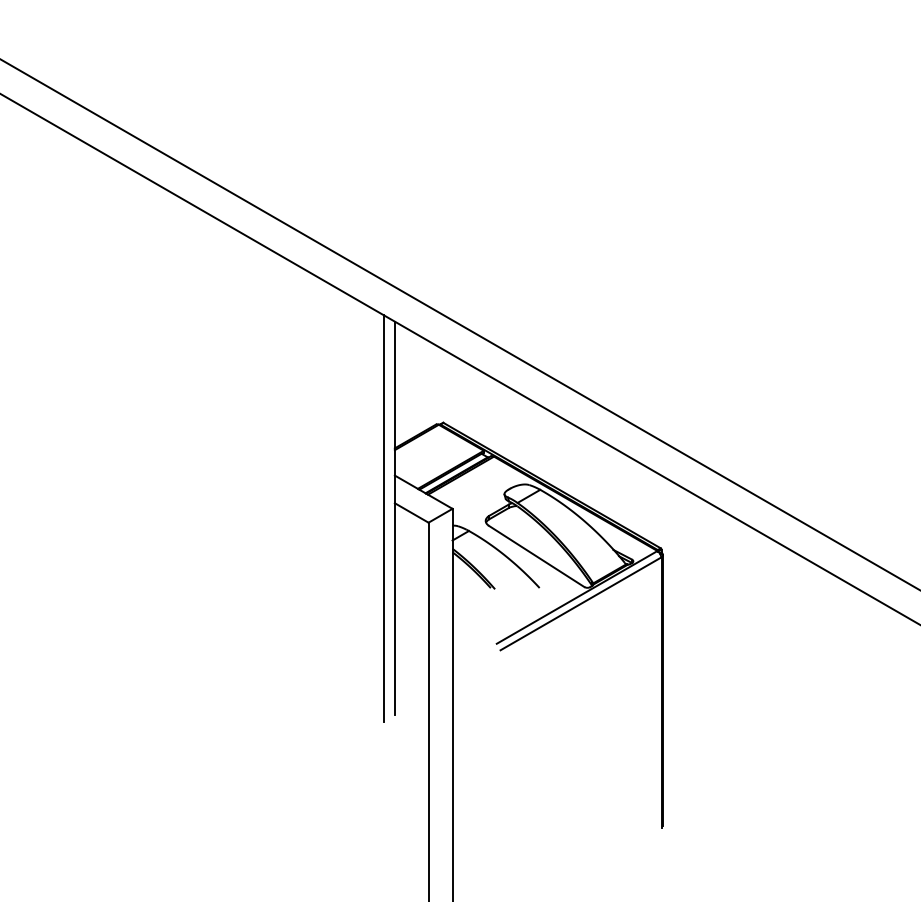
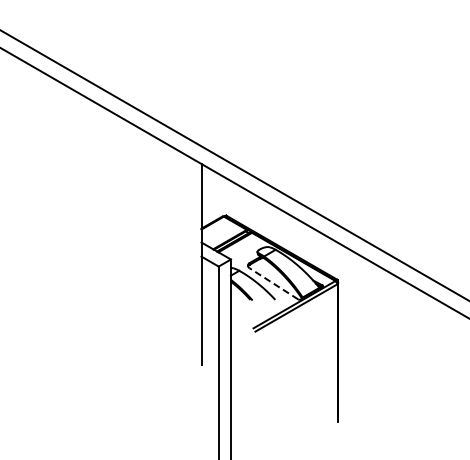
line: (383, 518) -> (195, 264), removed
line: (535, 555) -> (273, 283), solid -> dashed

